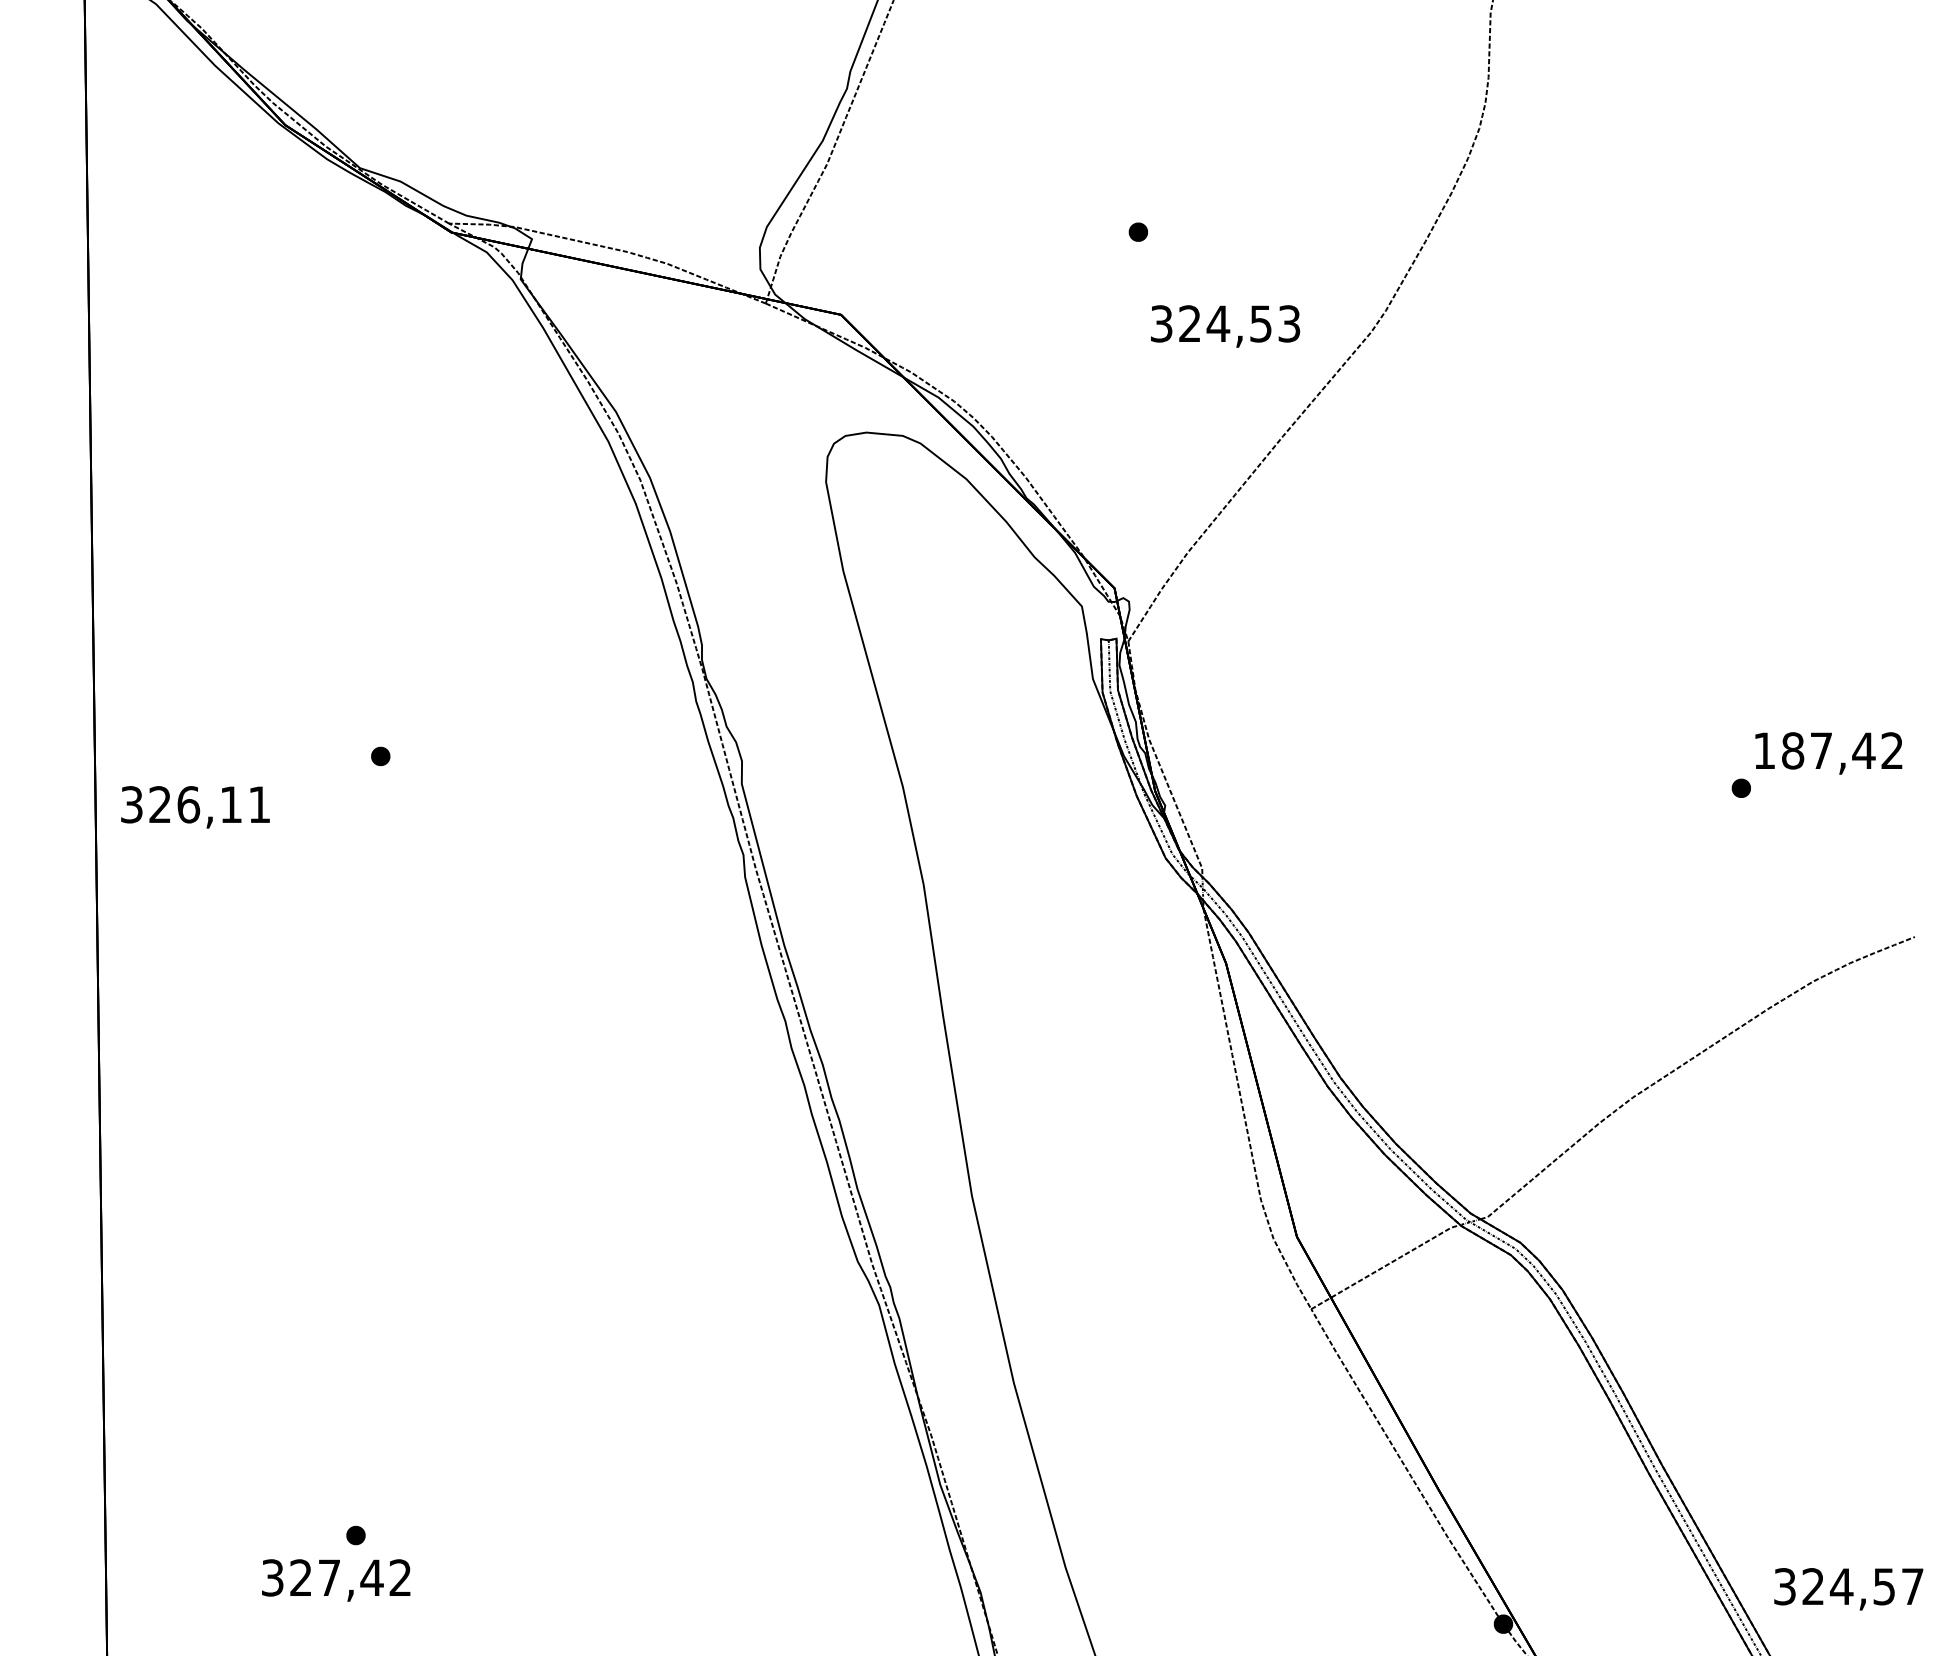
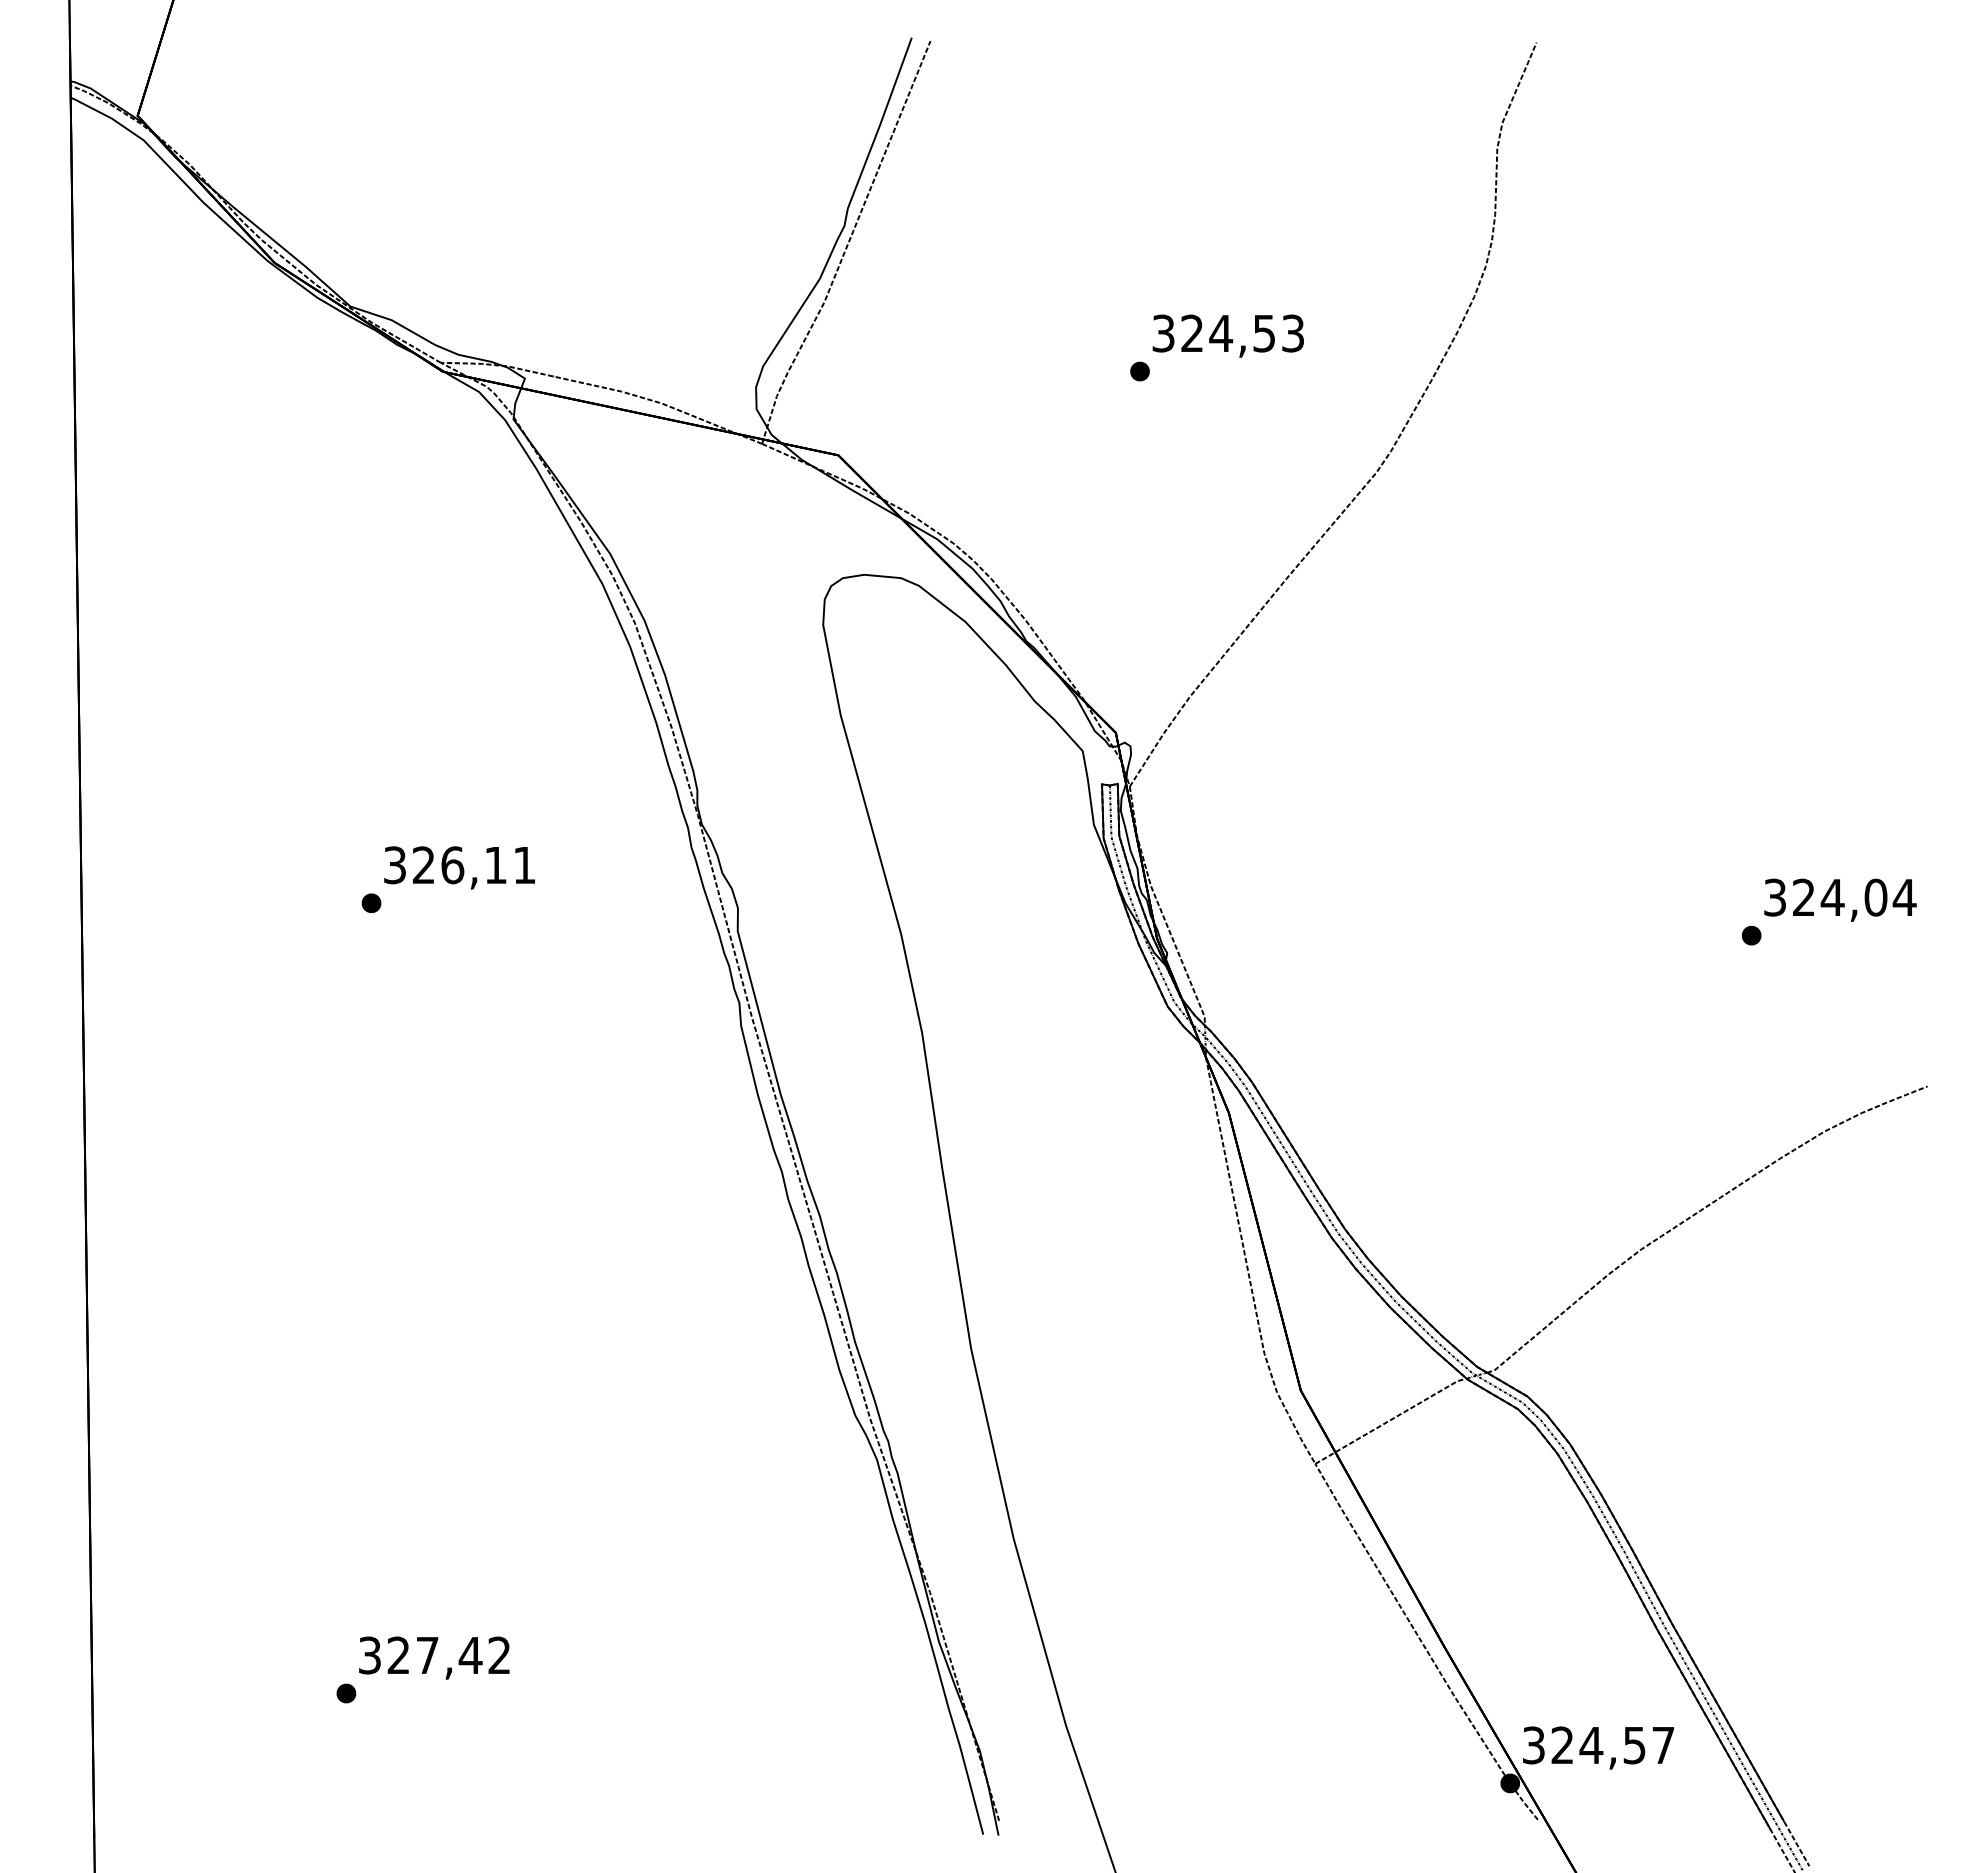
text: (1224, 325) -> (1227, 335), moved
text: (1829, 750) -> (1840, 897), 187,42 -> 324,04
text: (195, 806) -> (459, 867), moved
text: (336, 1579) -> (434, 1657), moved
text: (1848, 1588) -> (1598, 1747), moved

